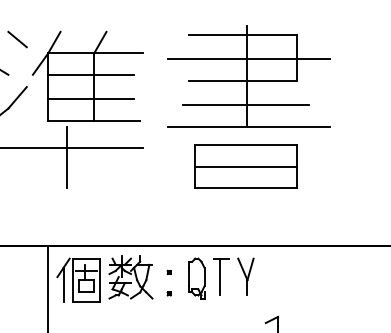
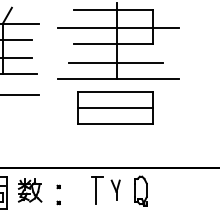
part: (245, 276) -> (115, 189), size x0.7
part: (130, 277) -> (29, 190), size x0.7
part: (196, 278) -> (140, 191), moved

